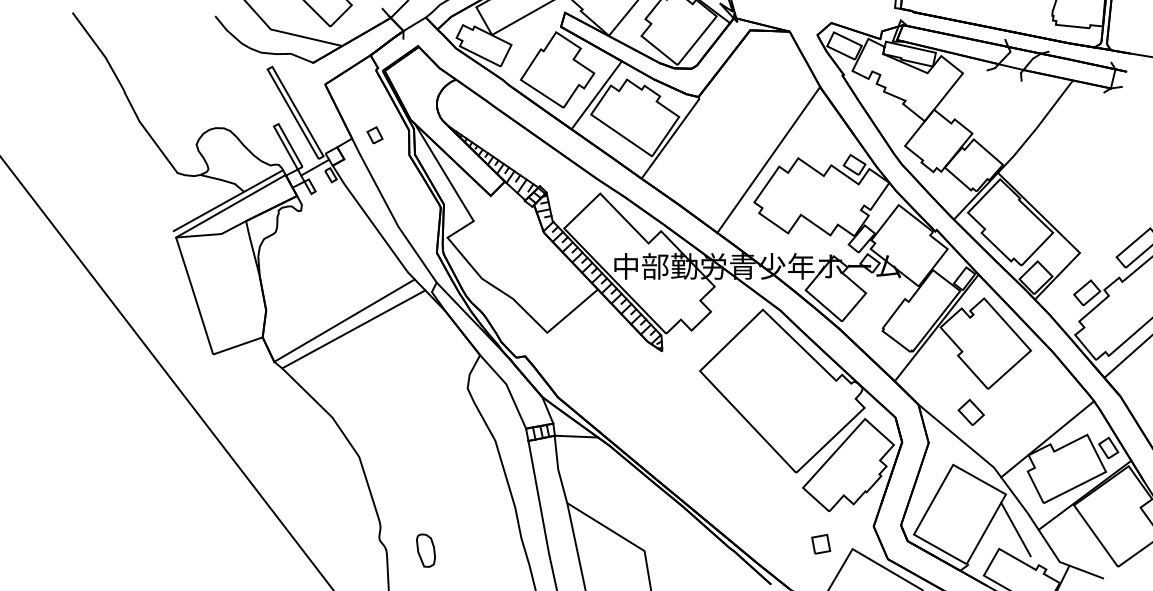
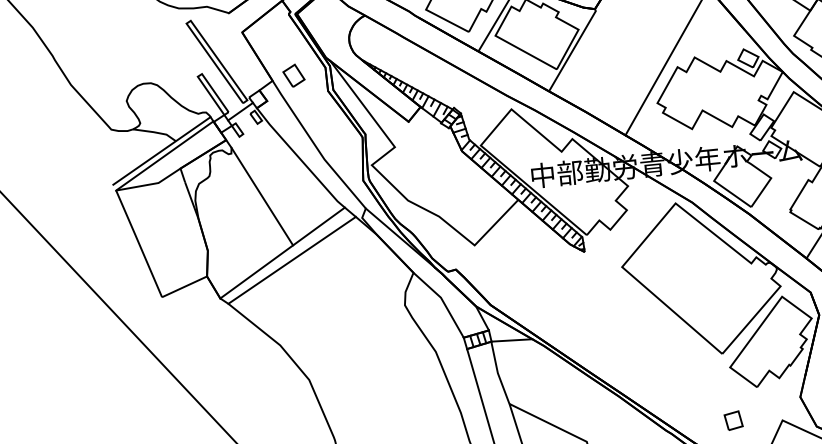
part: (374, 134) -> (293, 74), size x1.43
line: (328, 258) -> (261, 195), added
part: (821, 544) -> (734, 420), moved

